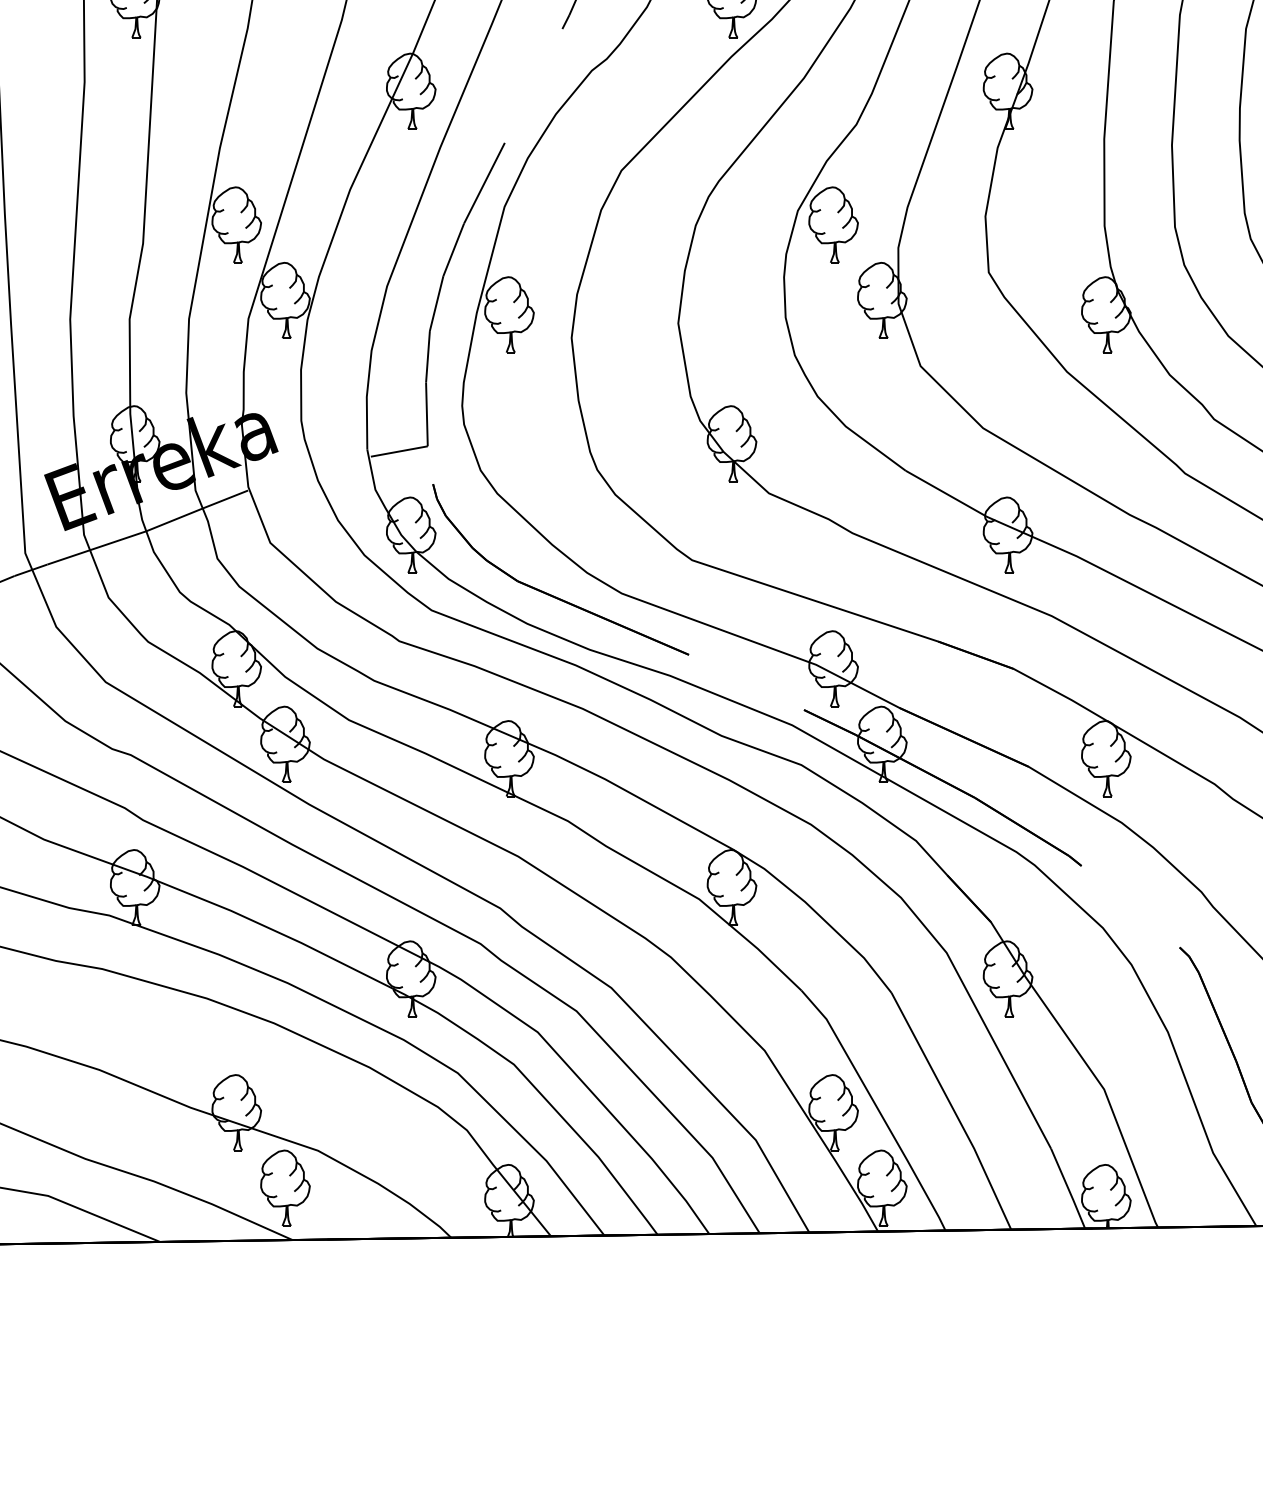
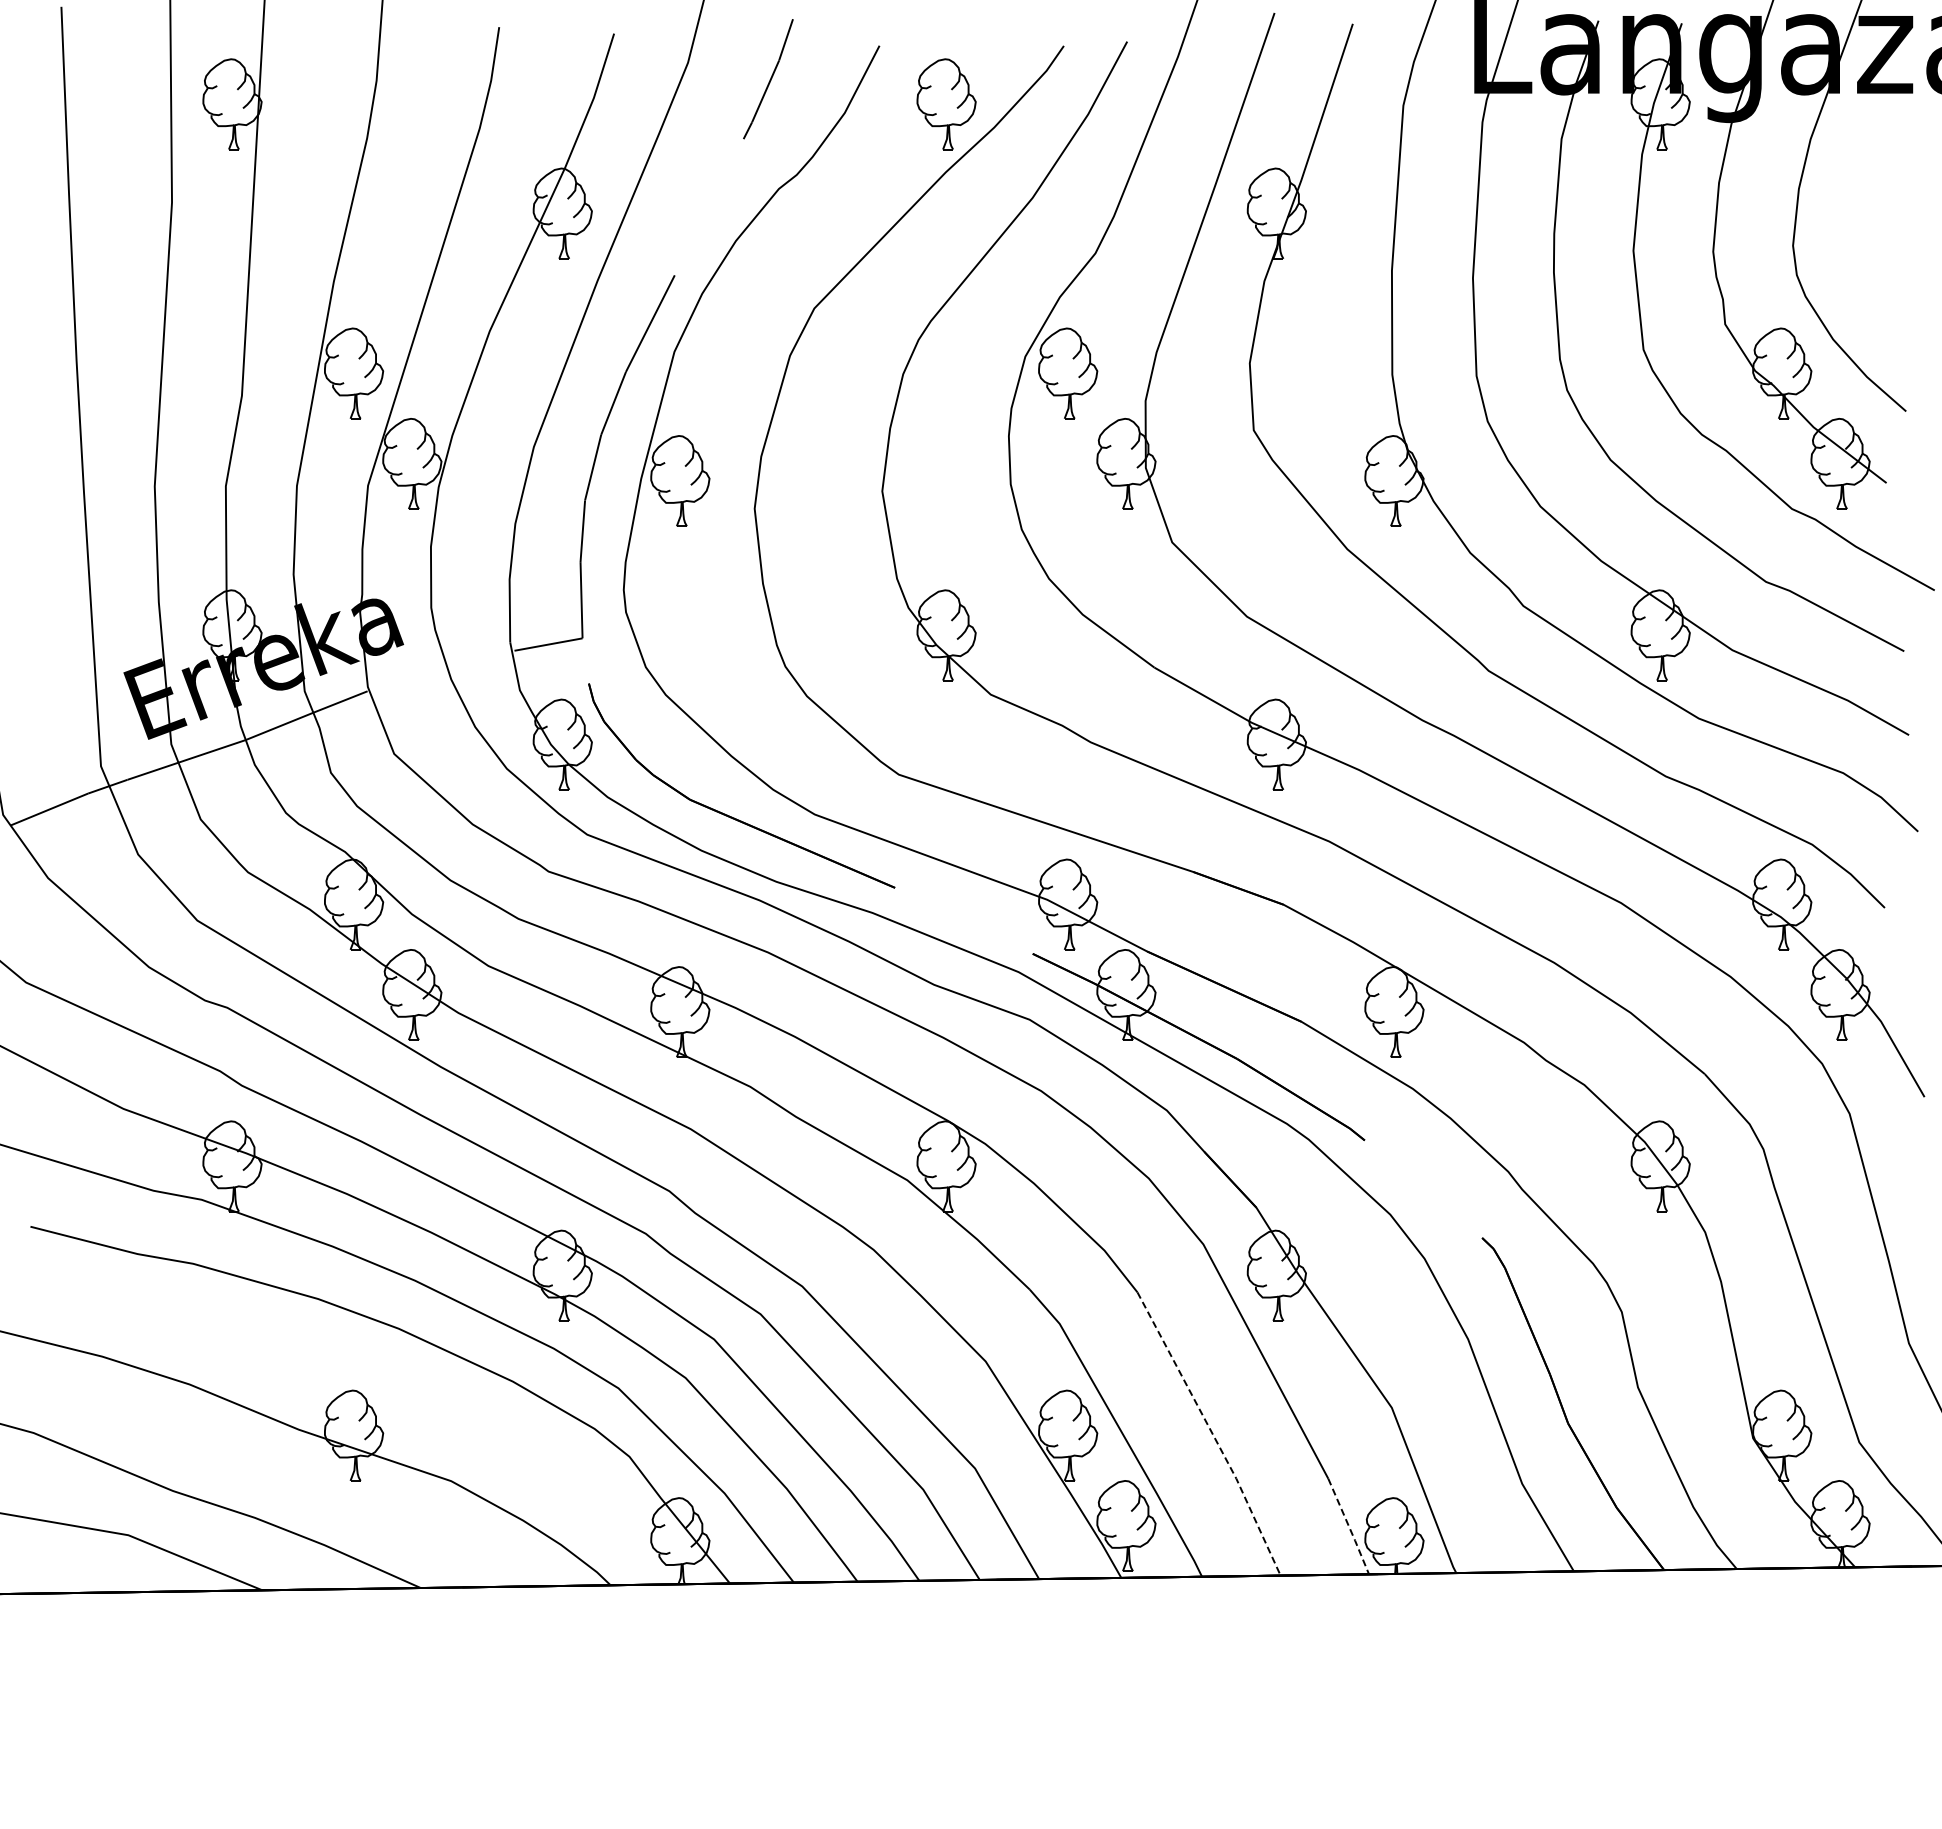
line: (954, 1110) -> (1212, 1433), solid -> dashed
part: (285, 1187) -> (412, 1525), removed
line: (1068, 1189) -> (1349, 1527), solid -> dashed

